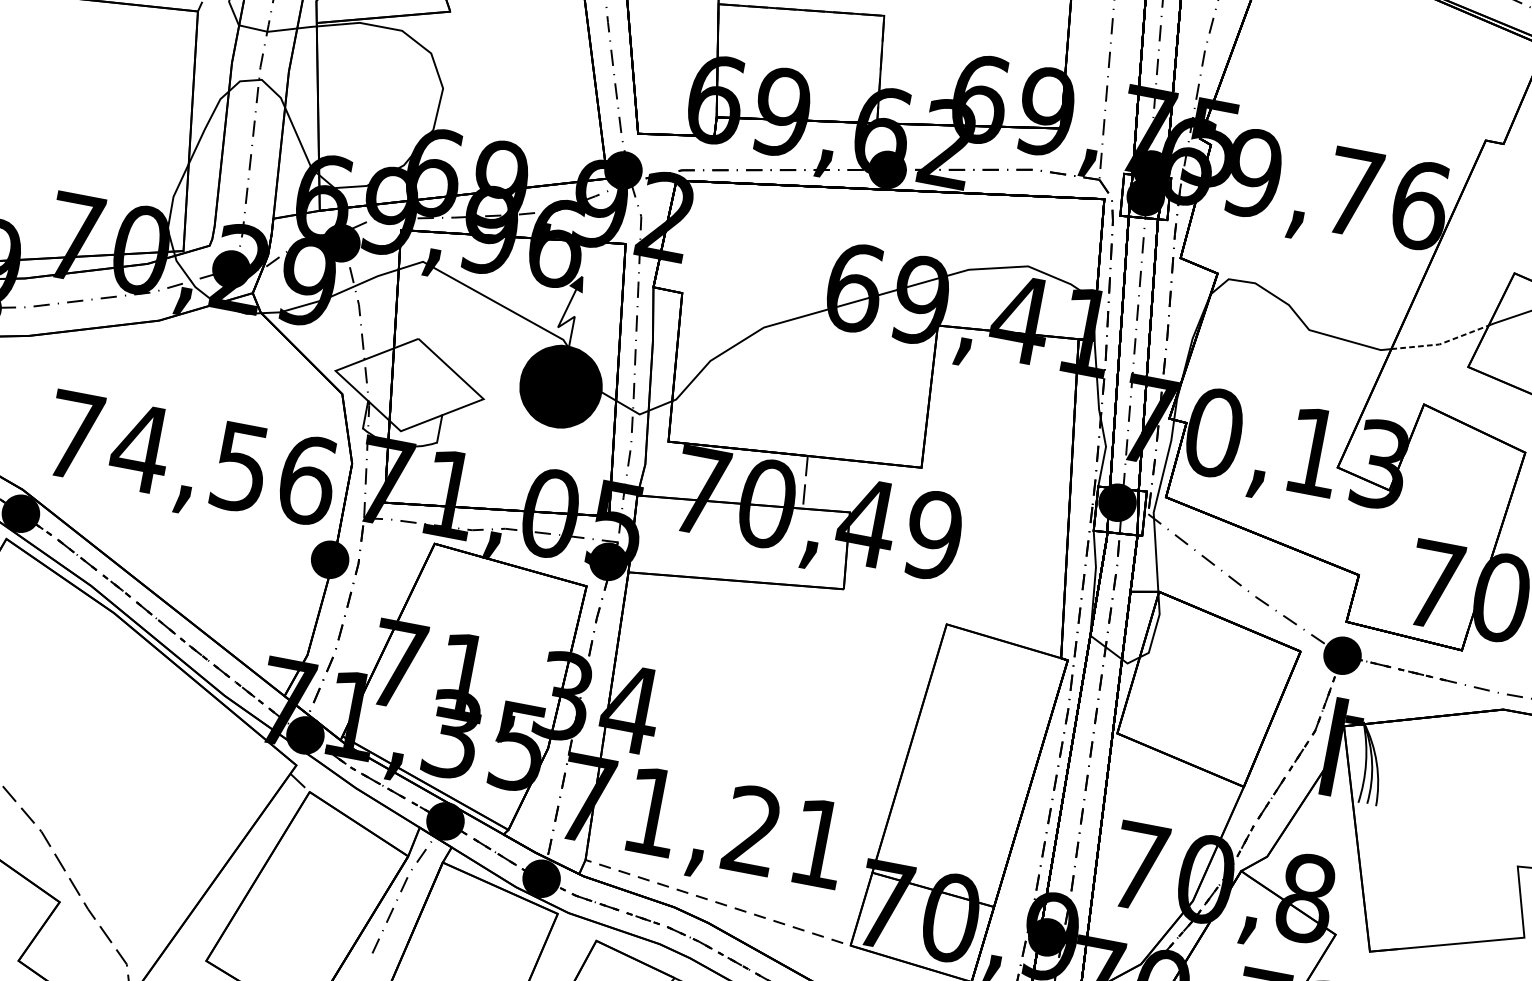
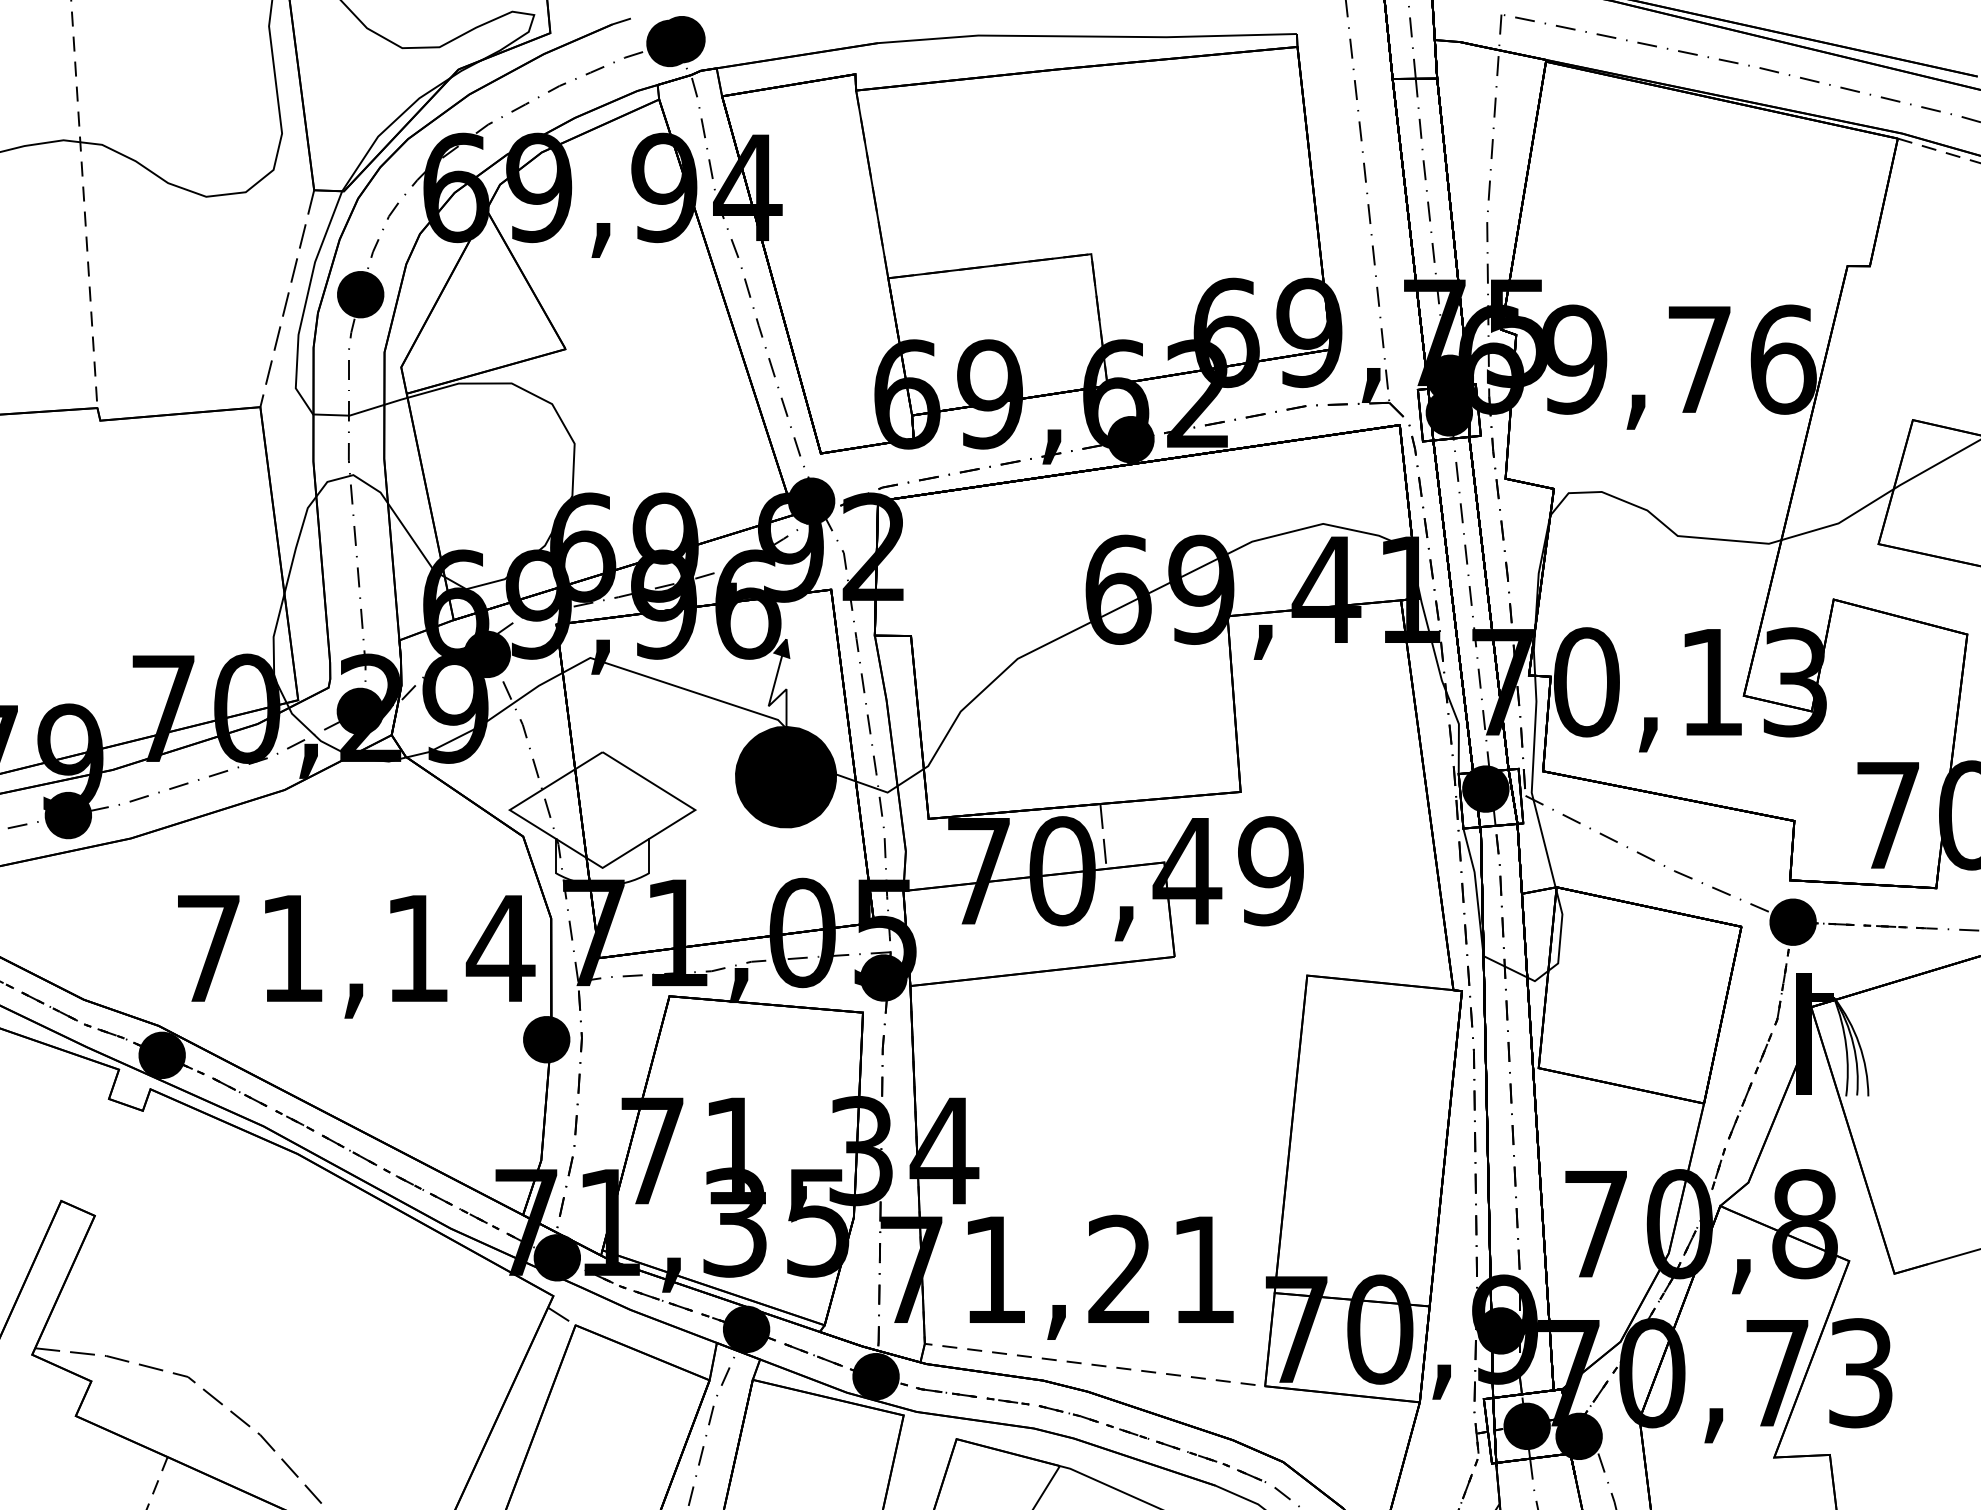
line: (1441, 344) -> (1840, 522), dashed -> solid
text: (224, 464) -> (396, 948), 74,56 -> 71,14

